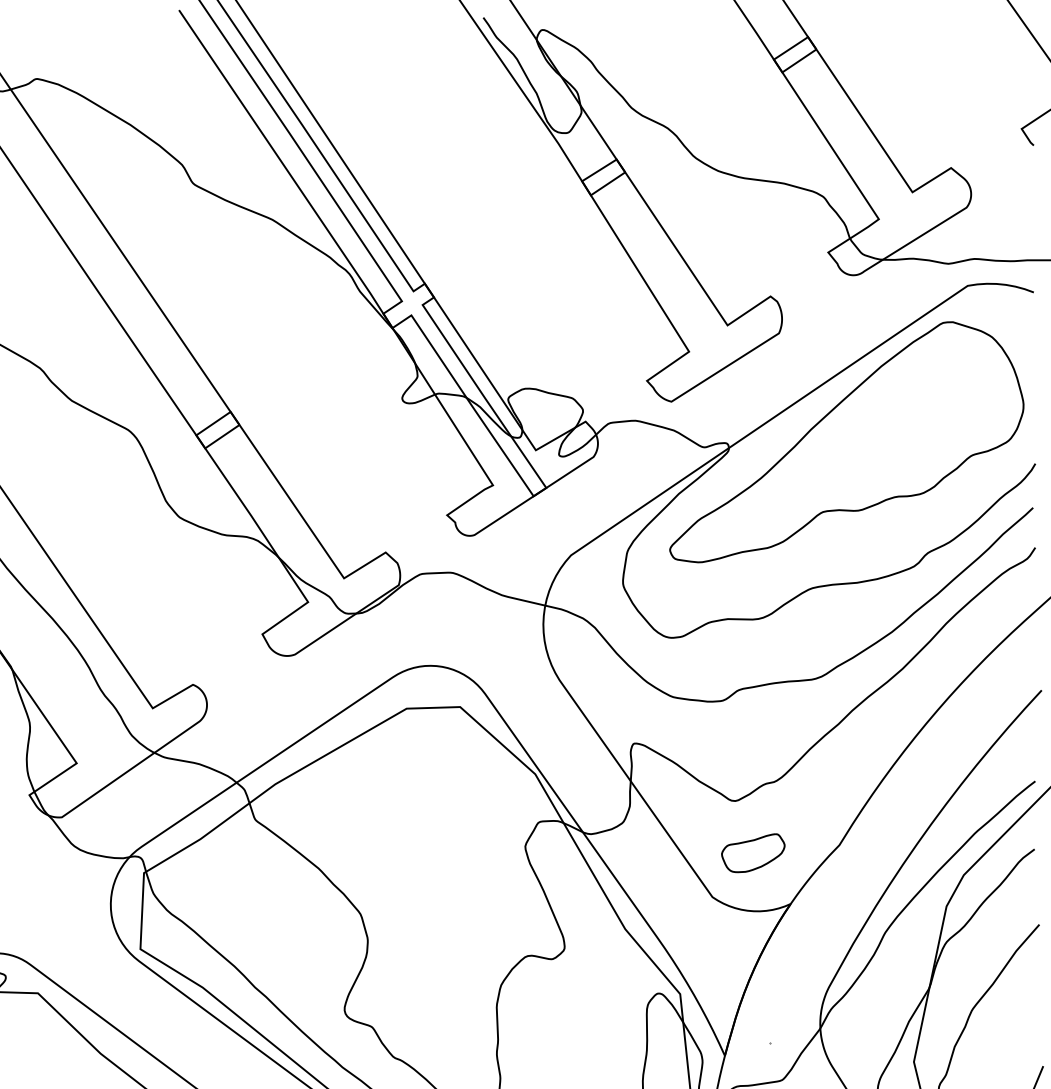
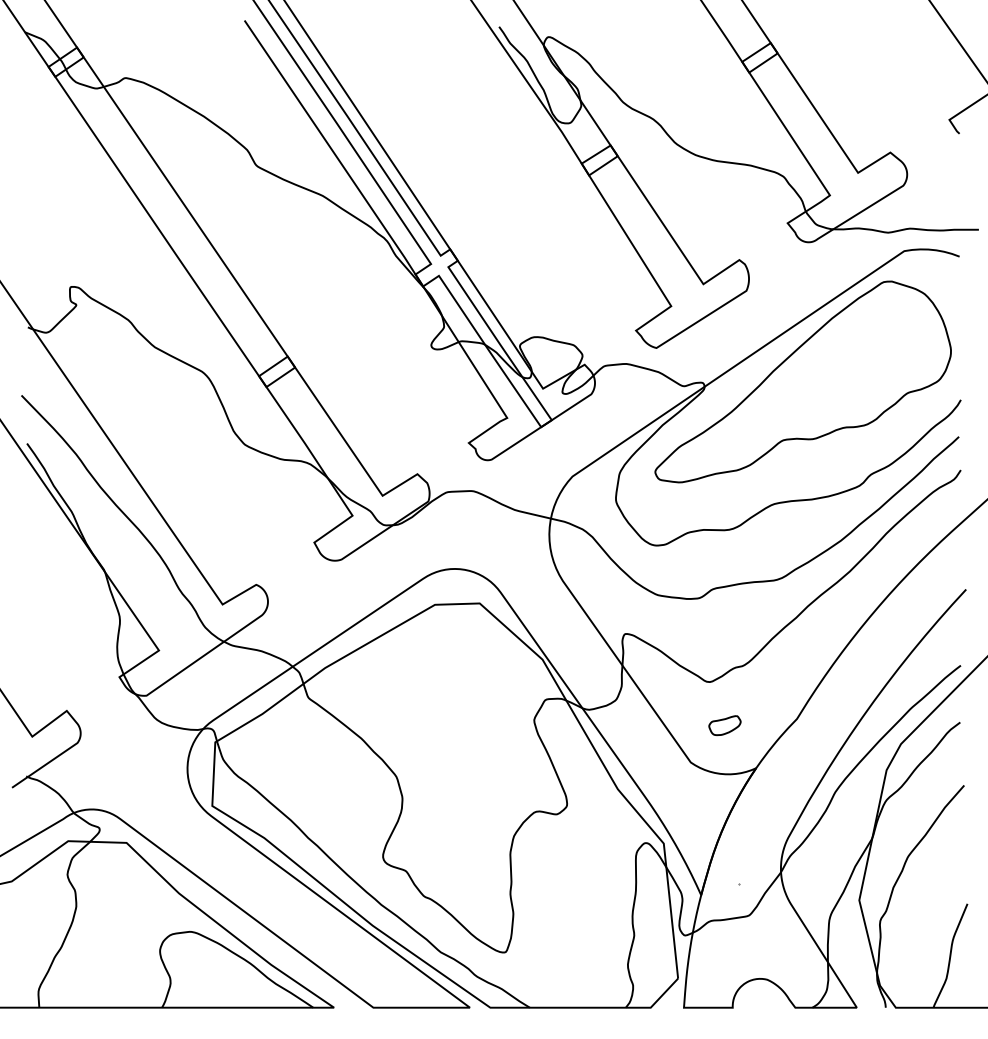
part: (752, 852) -> (724, 725), size x0.6

